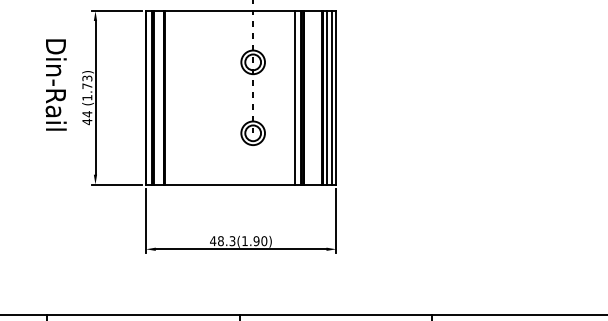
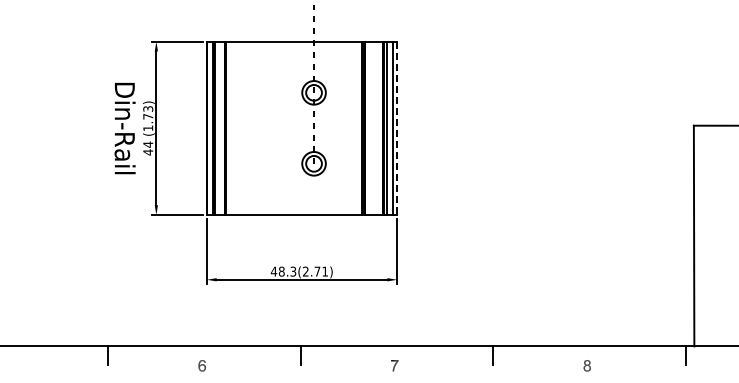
text: (55, 85) -> (124, 128), moved
line: (294, 98) -> (355, 128), removed
line: (336, 98) -> (397, 128), solid -> dashed
text: (254, 241) -> (315, 271), 48.3(1.90) -> 48.3(2.71)

